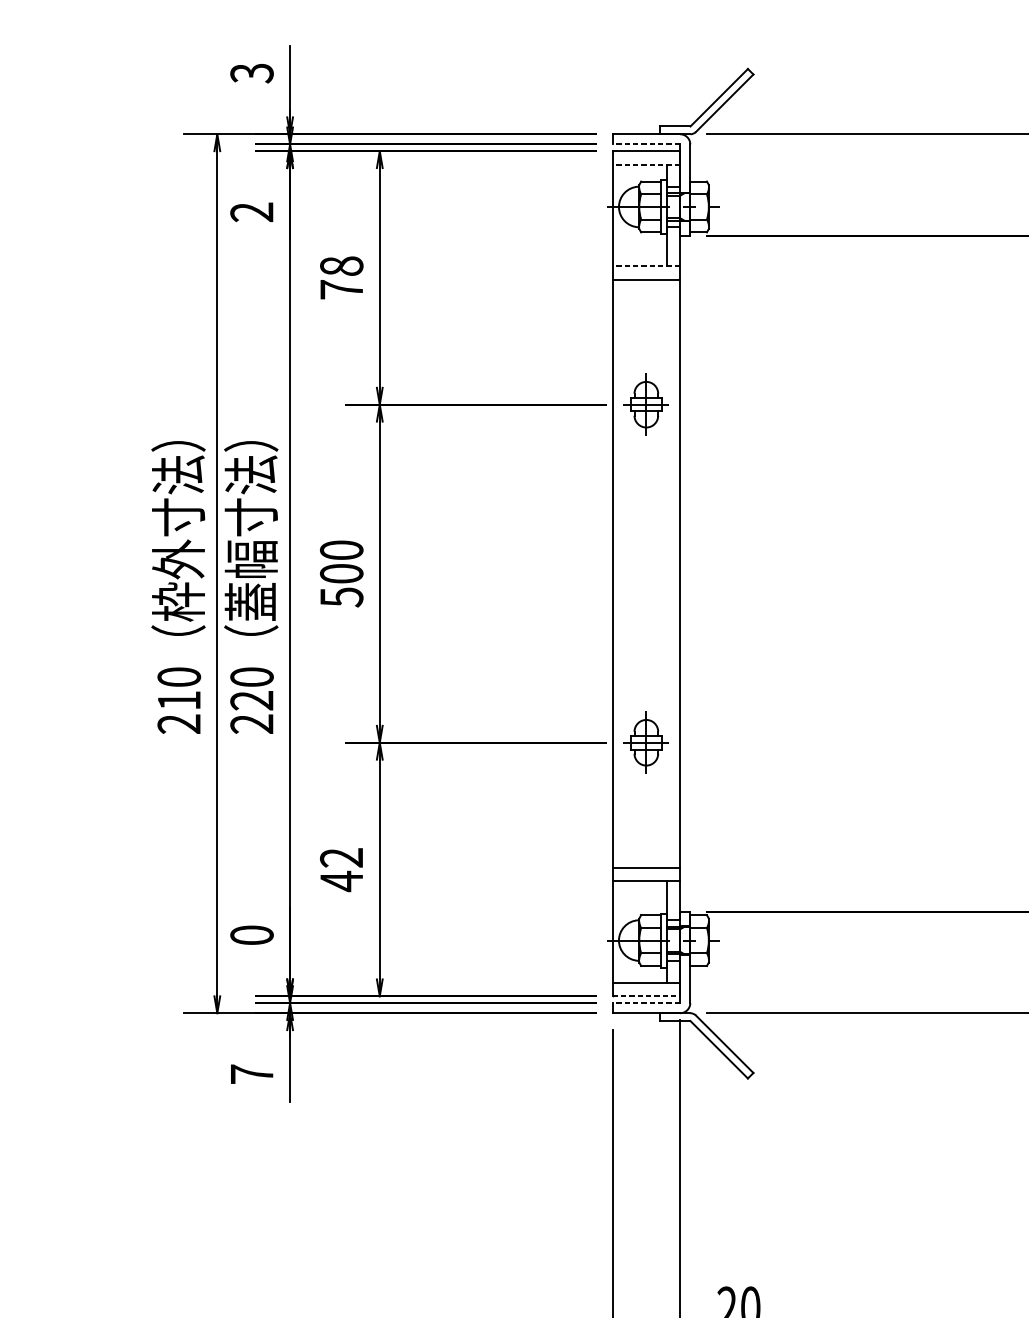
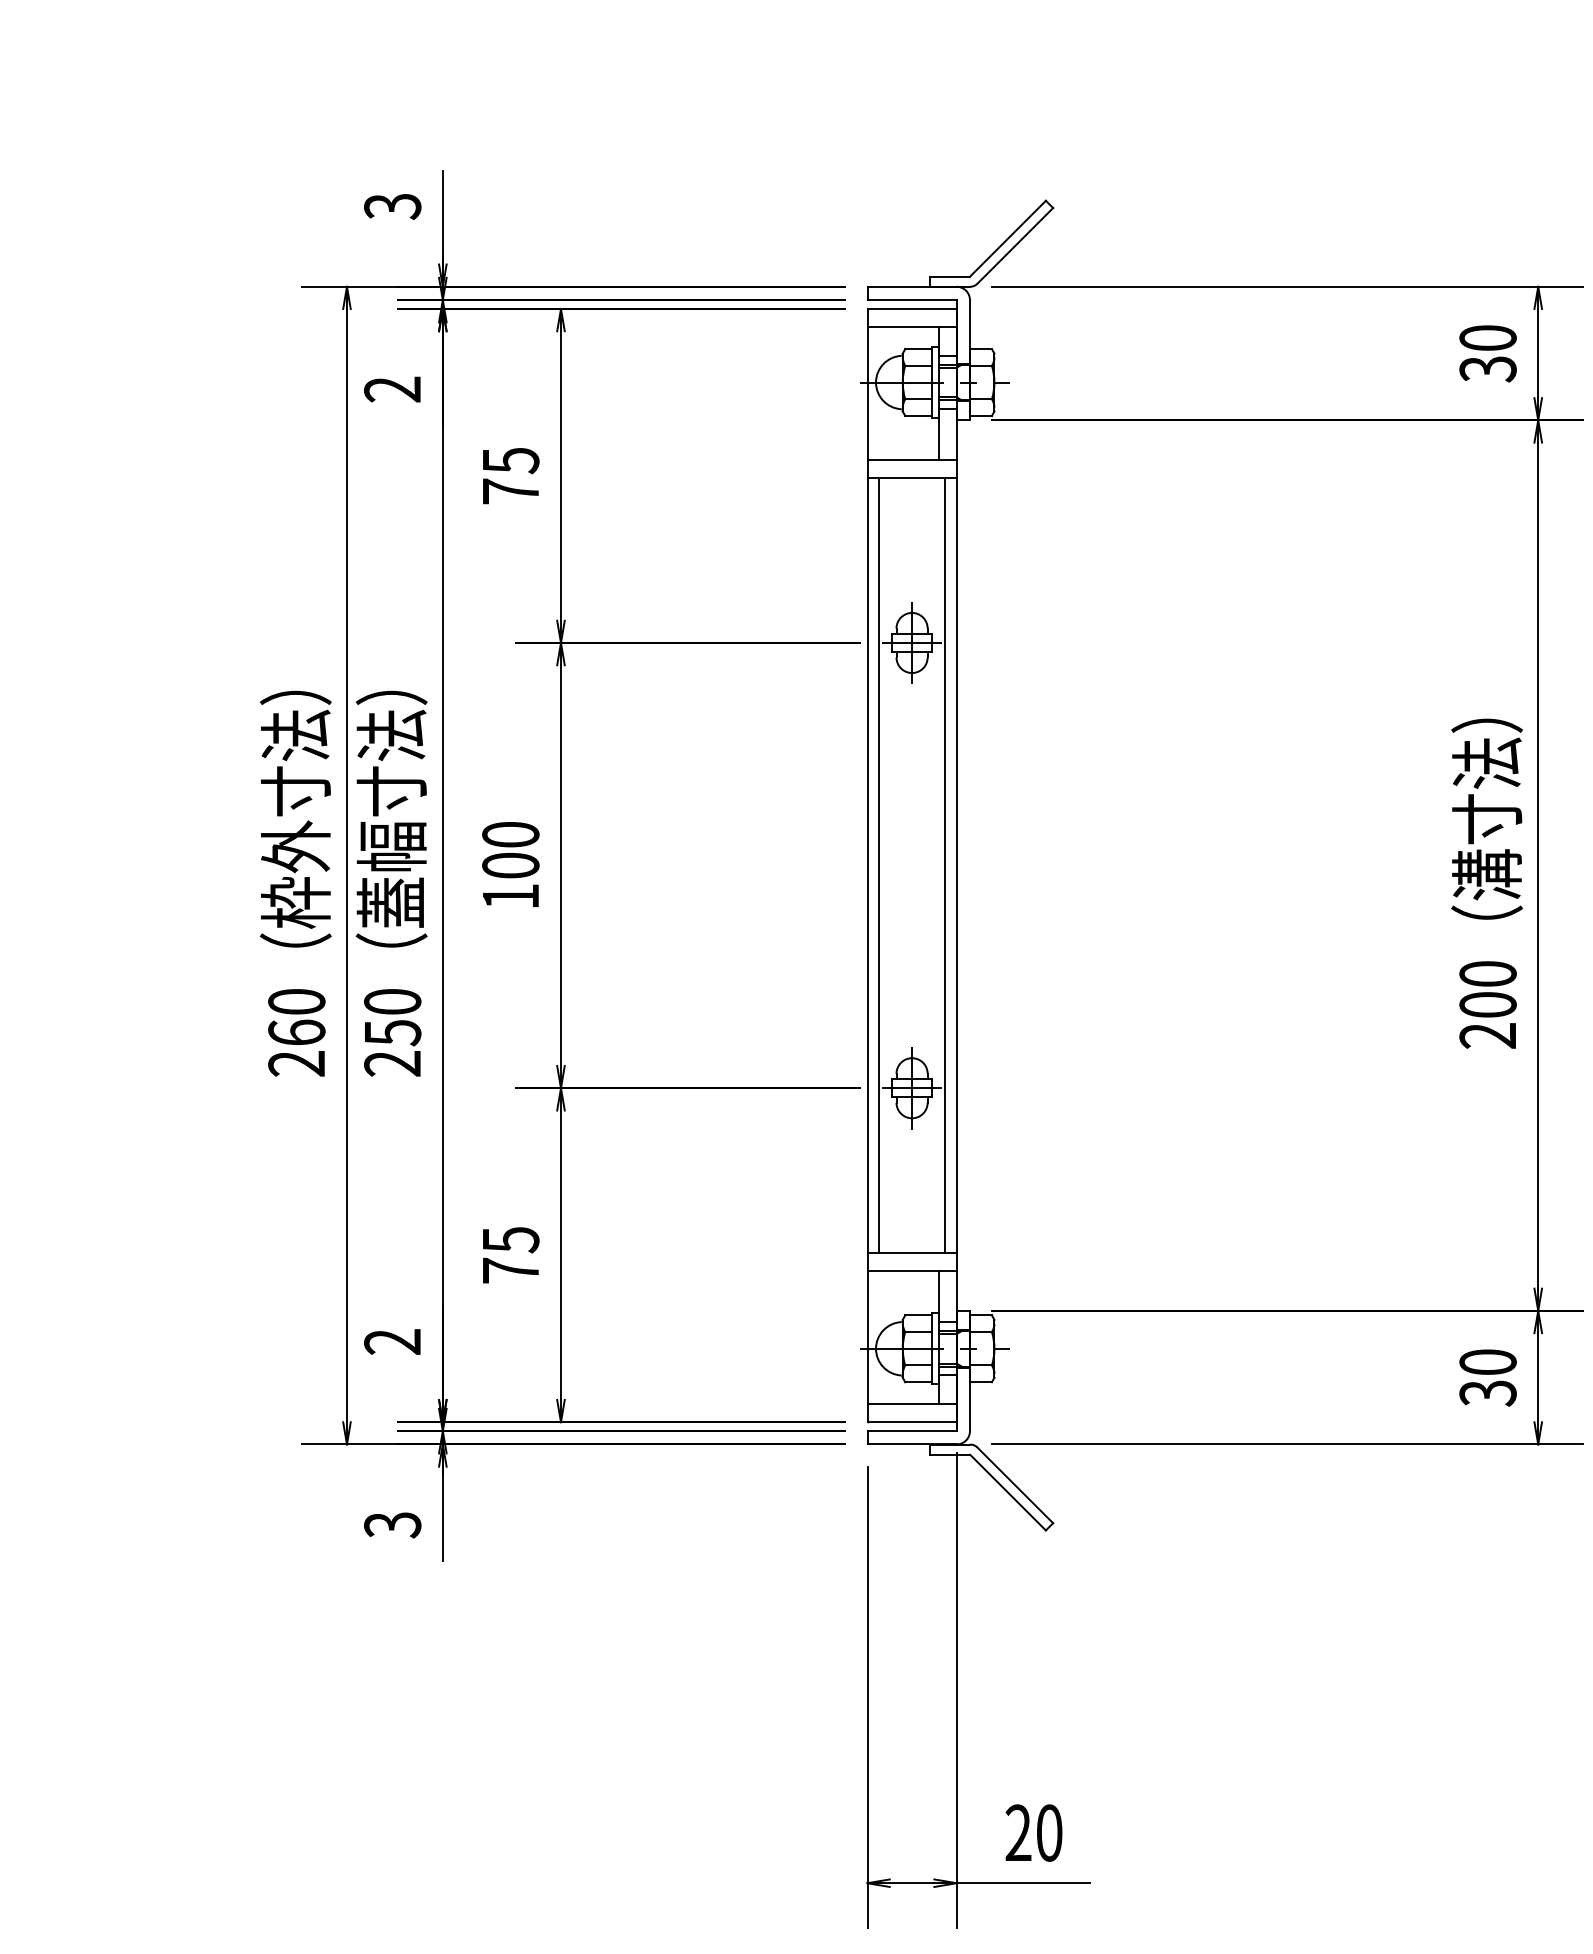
line: (646, 144) -> (912, 300), dashed -> solid
line: (646, 164) -> (912, 326), dashed -> solid
text: (341, 266) -> (510, 460), 78 -> 75
line: (646, 266) -> (912, 460), dashed -> solid
line: (620, 573) -> (878, 865), added
line: (671, 573) -> (945, 865), added
text: (342, 597) -> (511, 897), 500 -> 100
text: (179, 699) -> (296, 1031), 210 -> 260
text: (251, 701) -> (392, 1033), 220 -> 250
text: (341, 869) -> (510, 1255), 42 -> 75
text: (251, 935) -> (392, 1341), 0 -> 2
line: (646, 996) -> (912, 1422), dashed -> solid
line: (646, 1003) -> (912, 1431), dashed -> solid
text: (251, 1074) -> (392, 1525), 7 -> 3

